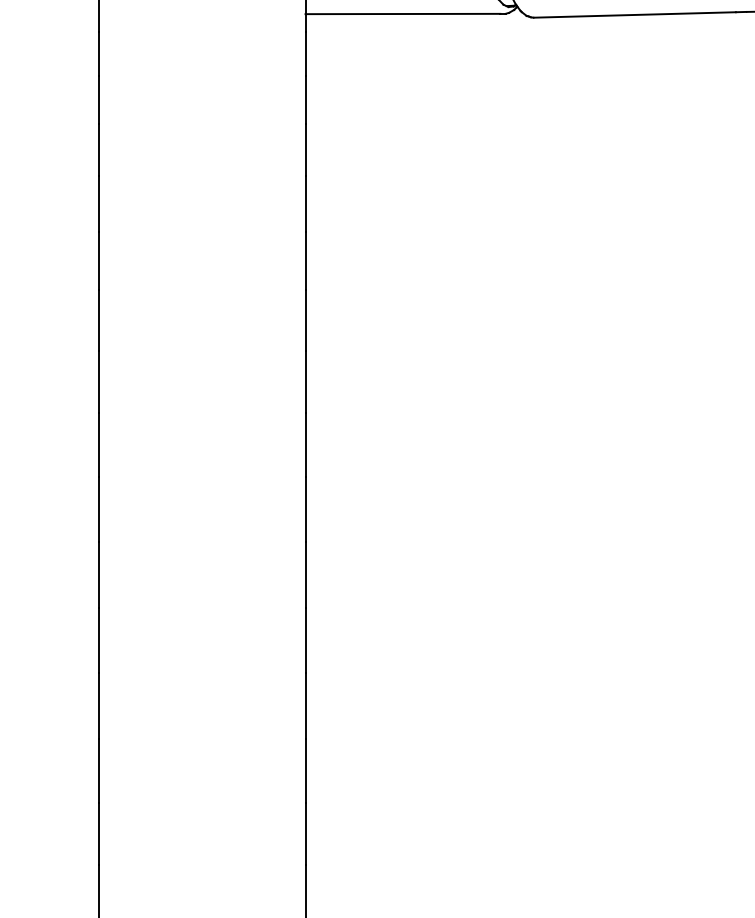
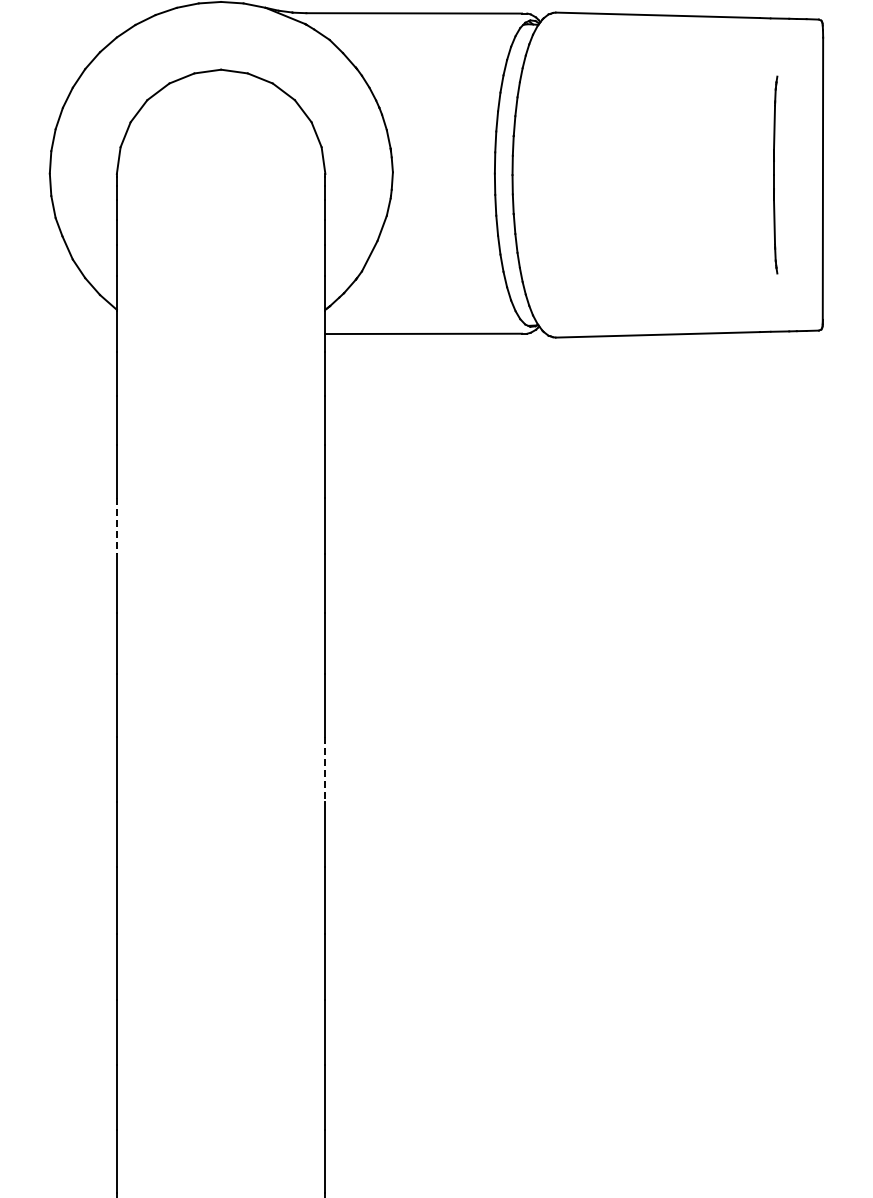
line: (98, 203) -> (116, 525), solid -> dashed
line: (305, 445) -> (325, 769), solid -> dashed

